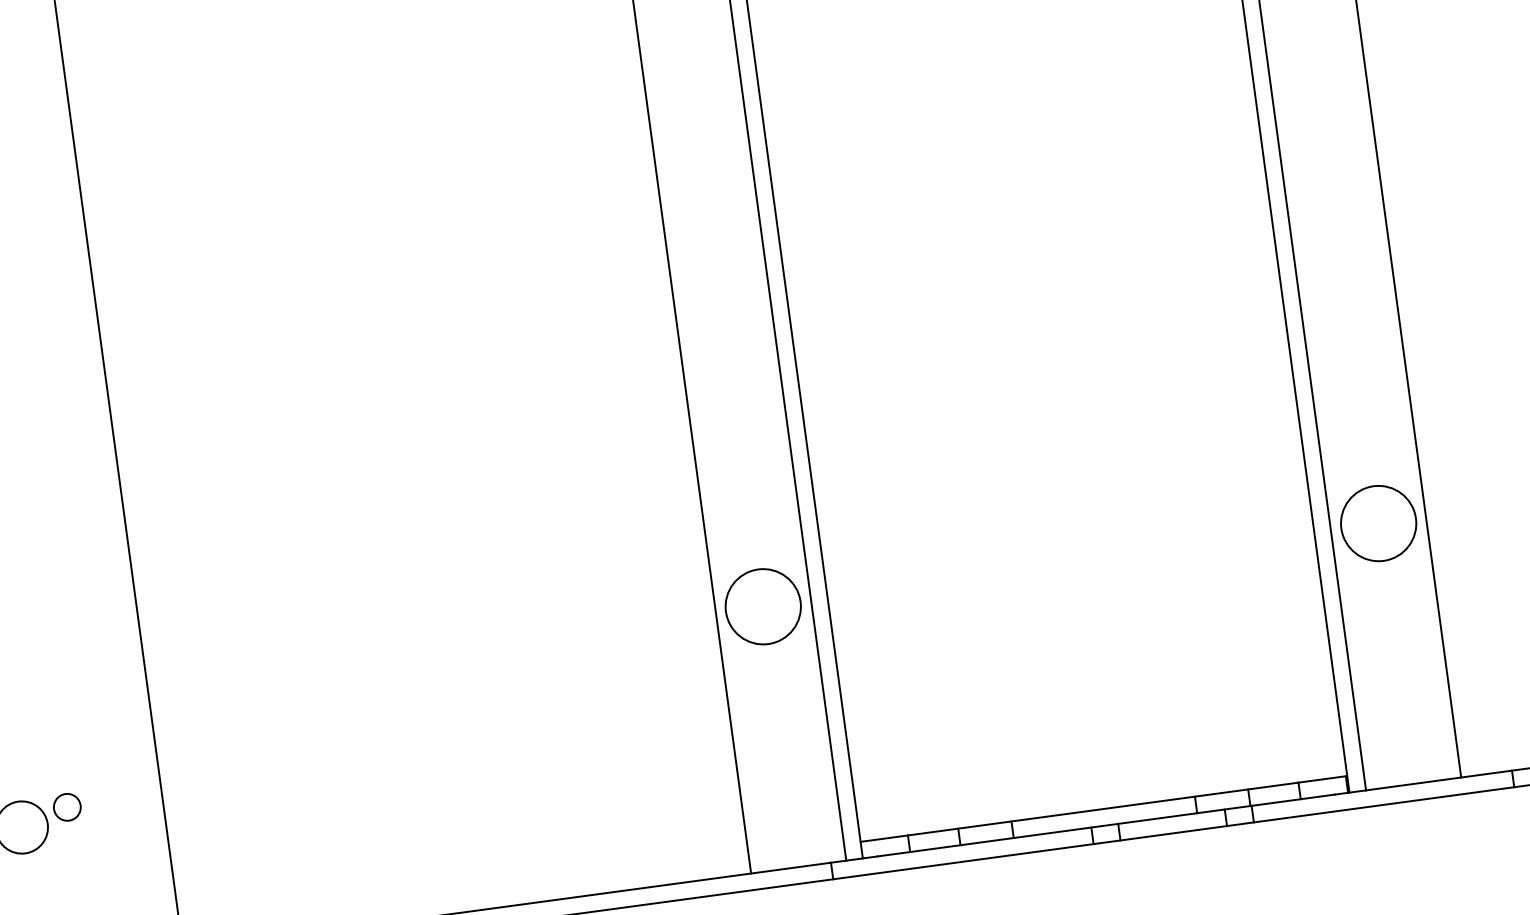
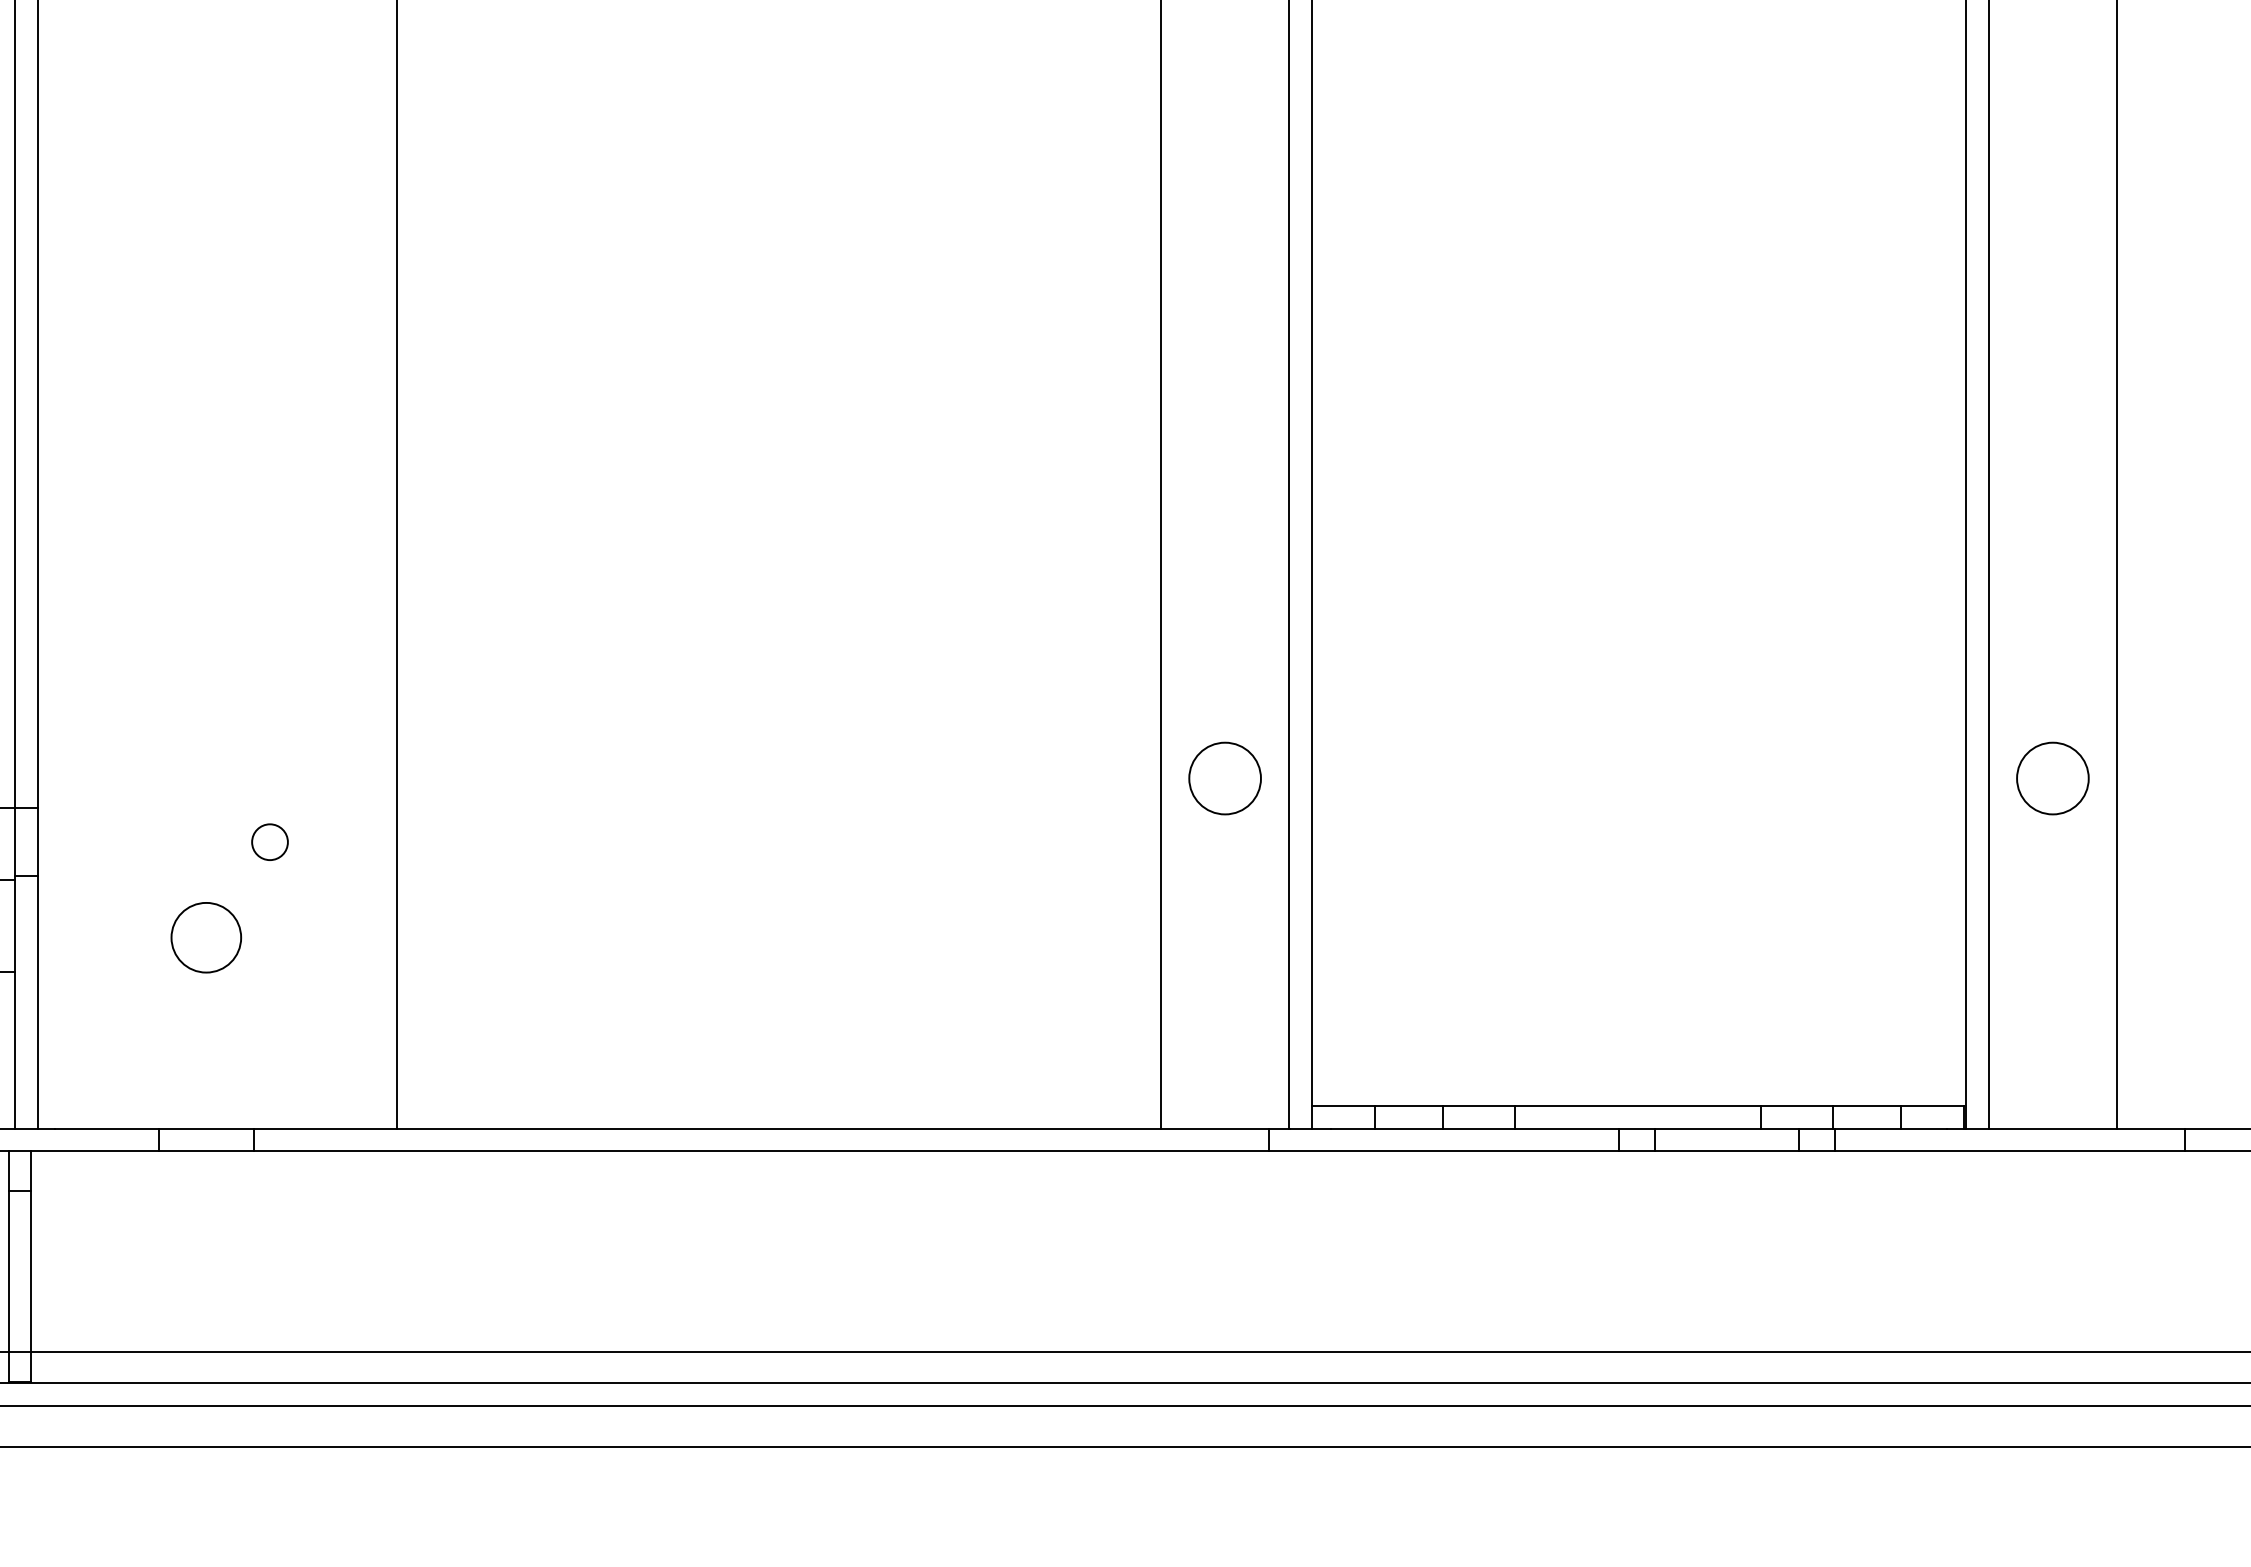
circle: (1378, 523) -> (2052, 778), size x0.71
circle: (762, 606) -> (1224, 778), size x0.71
circle: (66, 806) -> (269, 841), moved

